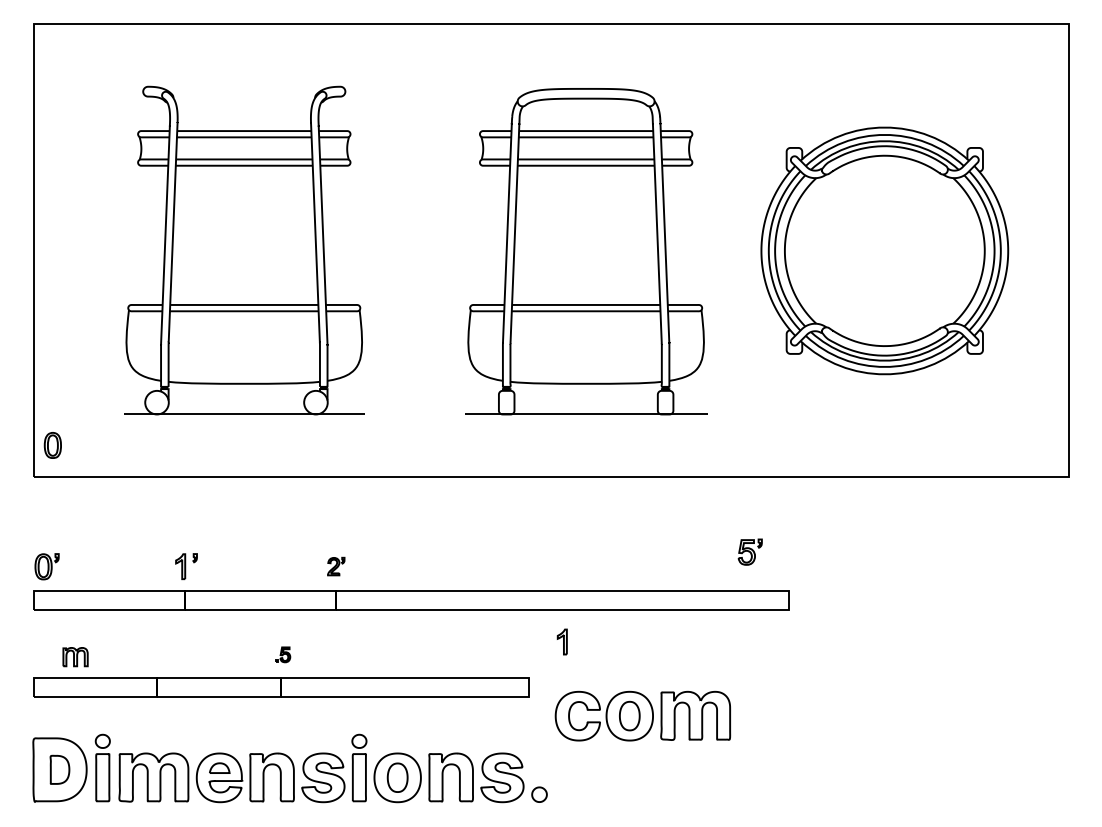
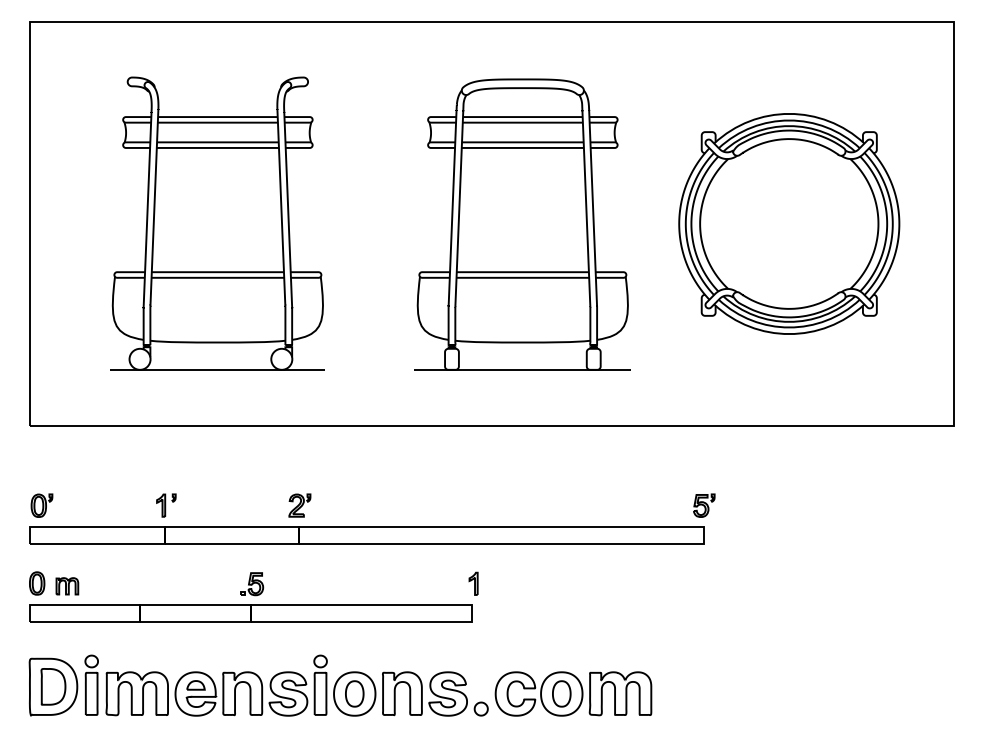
part: (53, 445) -> (37, 583), moved
part: (750, 551) -> (704, 505), moved
part: (335, 566) -> (299, 505), size x1.43
part: (562, 641) -> (473, 583), moved
part: (283, 655) -> (252, 584), size x1.67
part: (642, 715) -> (573, 693), moved
part: (60, 769) -> (53, 686), size x1.43

